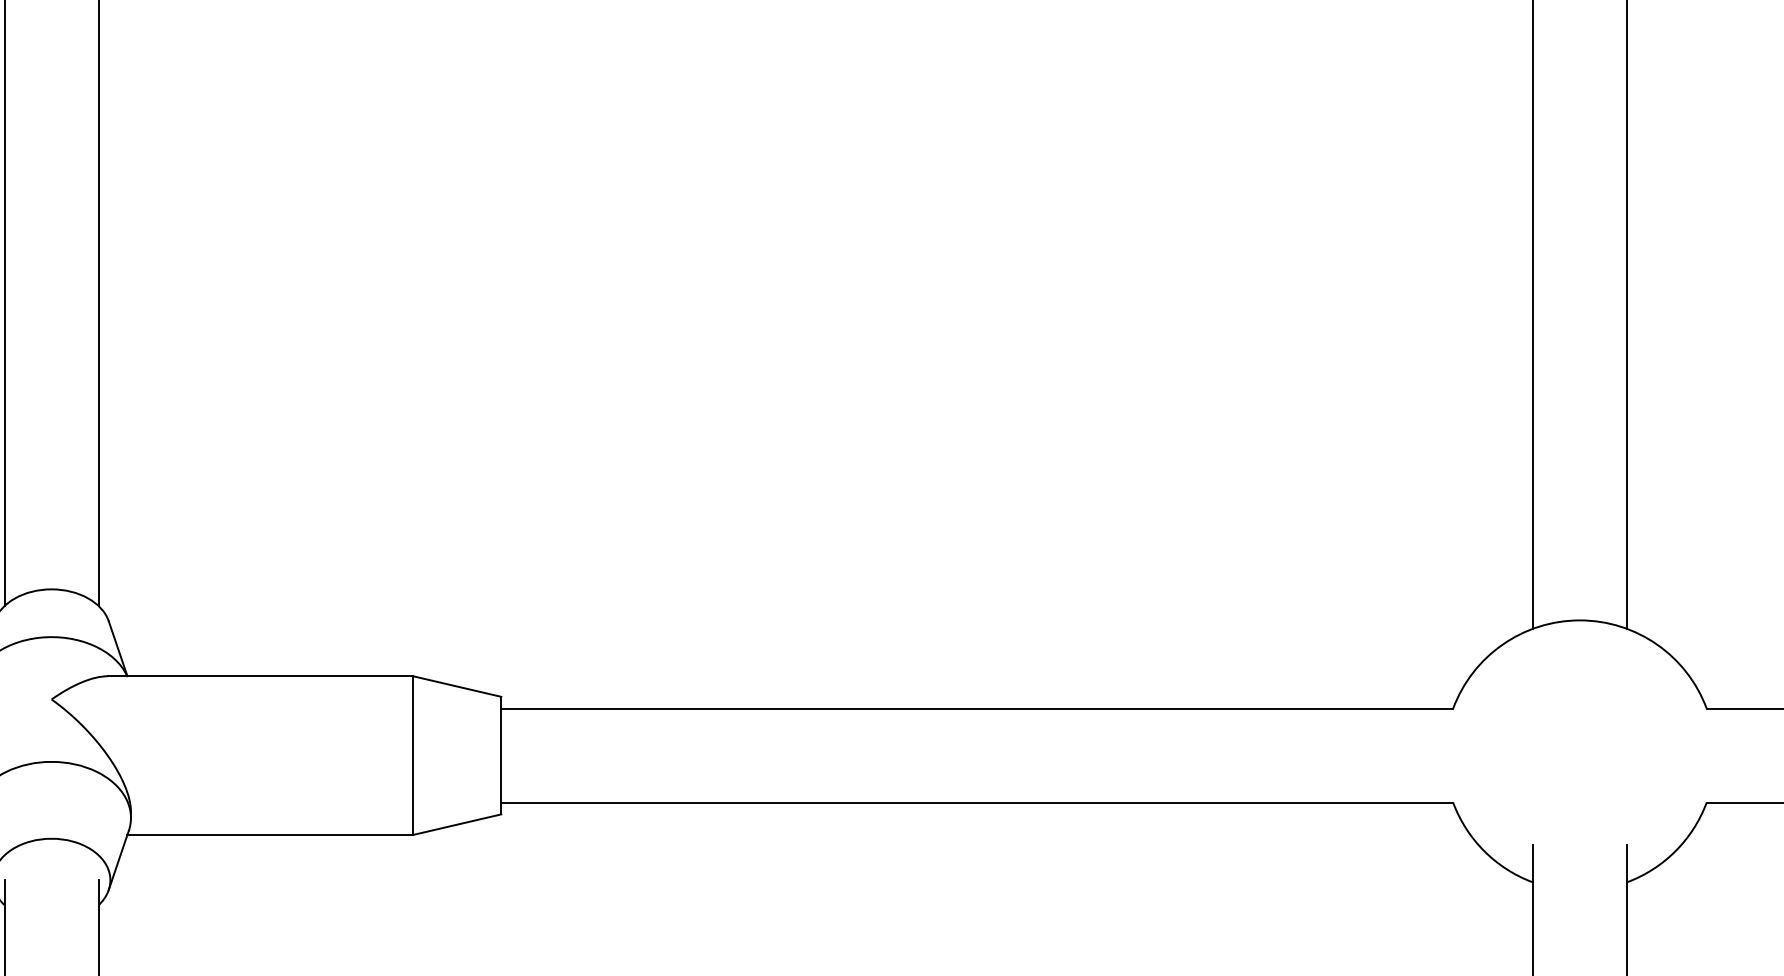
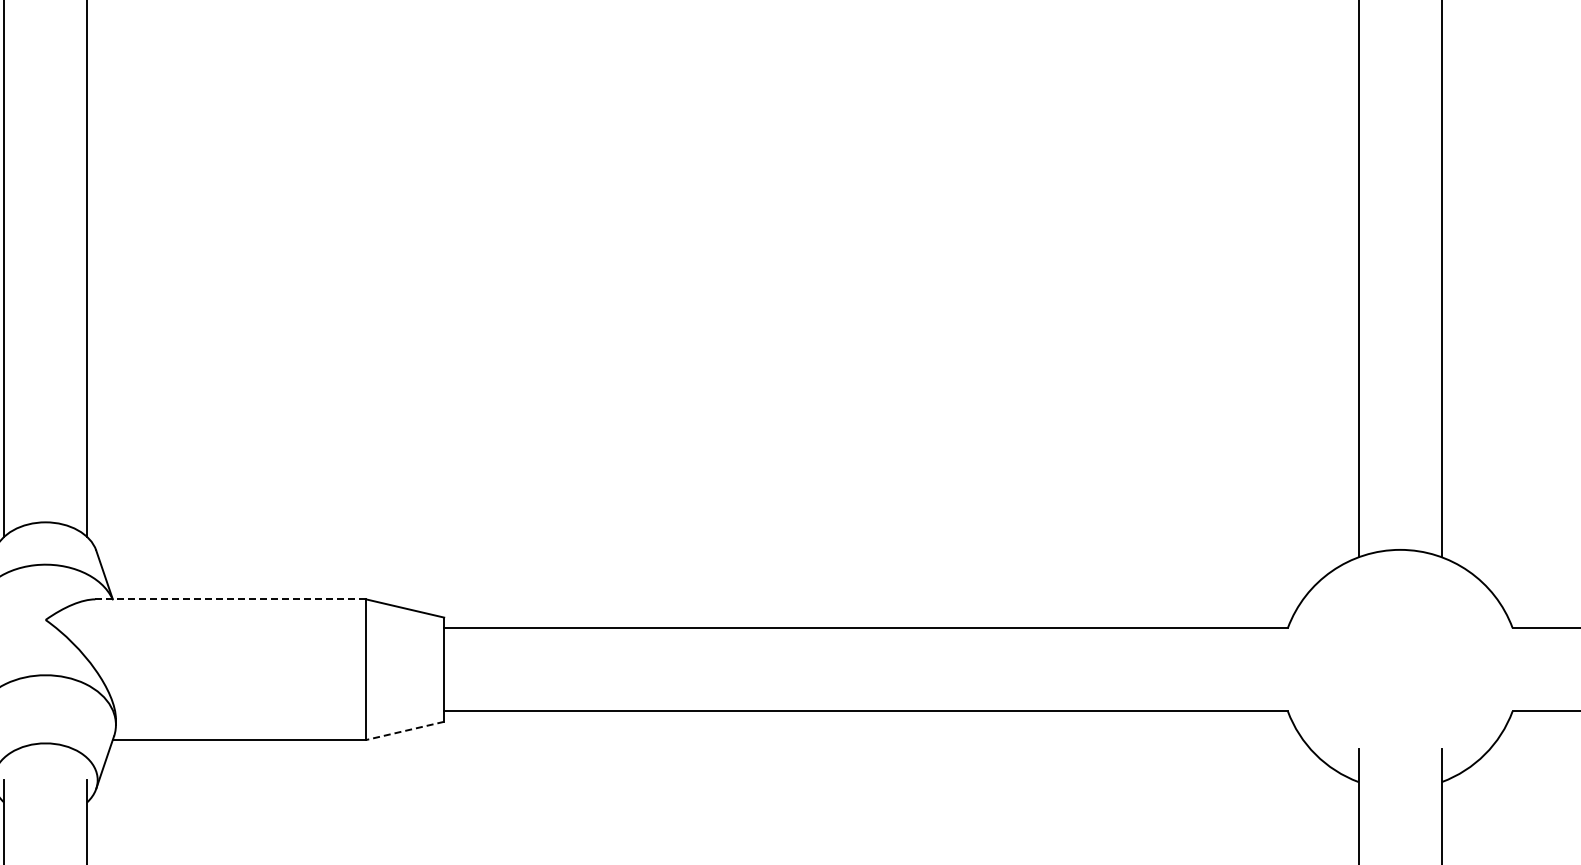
line: (261, 676) -> (231, 599), solid -> dashed
line: (456, 825) -> (404, 731), solid -> dashed

